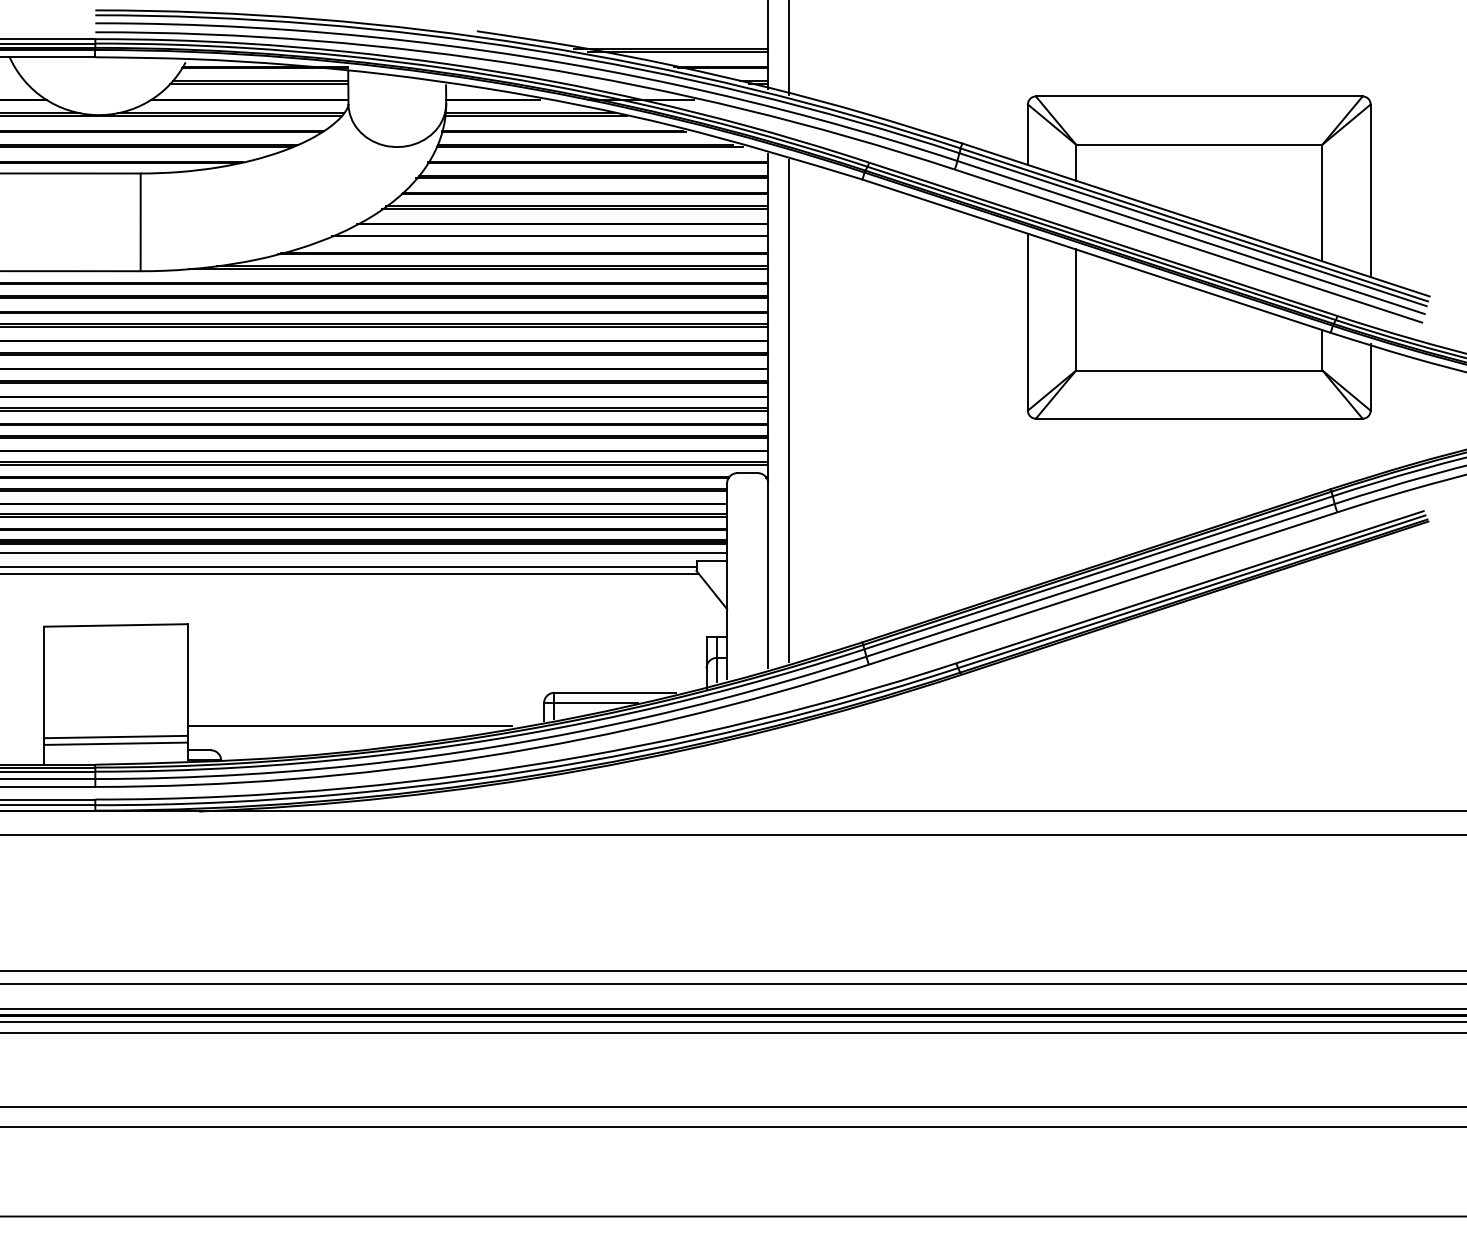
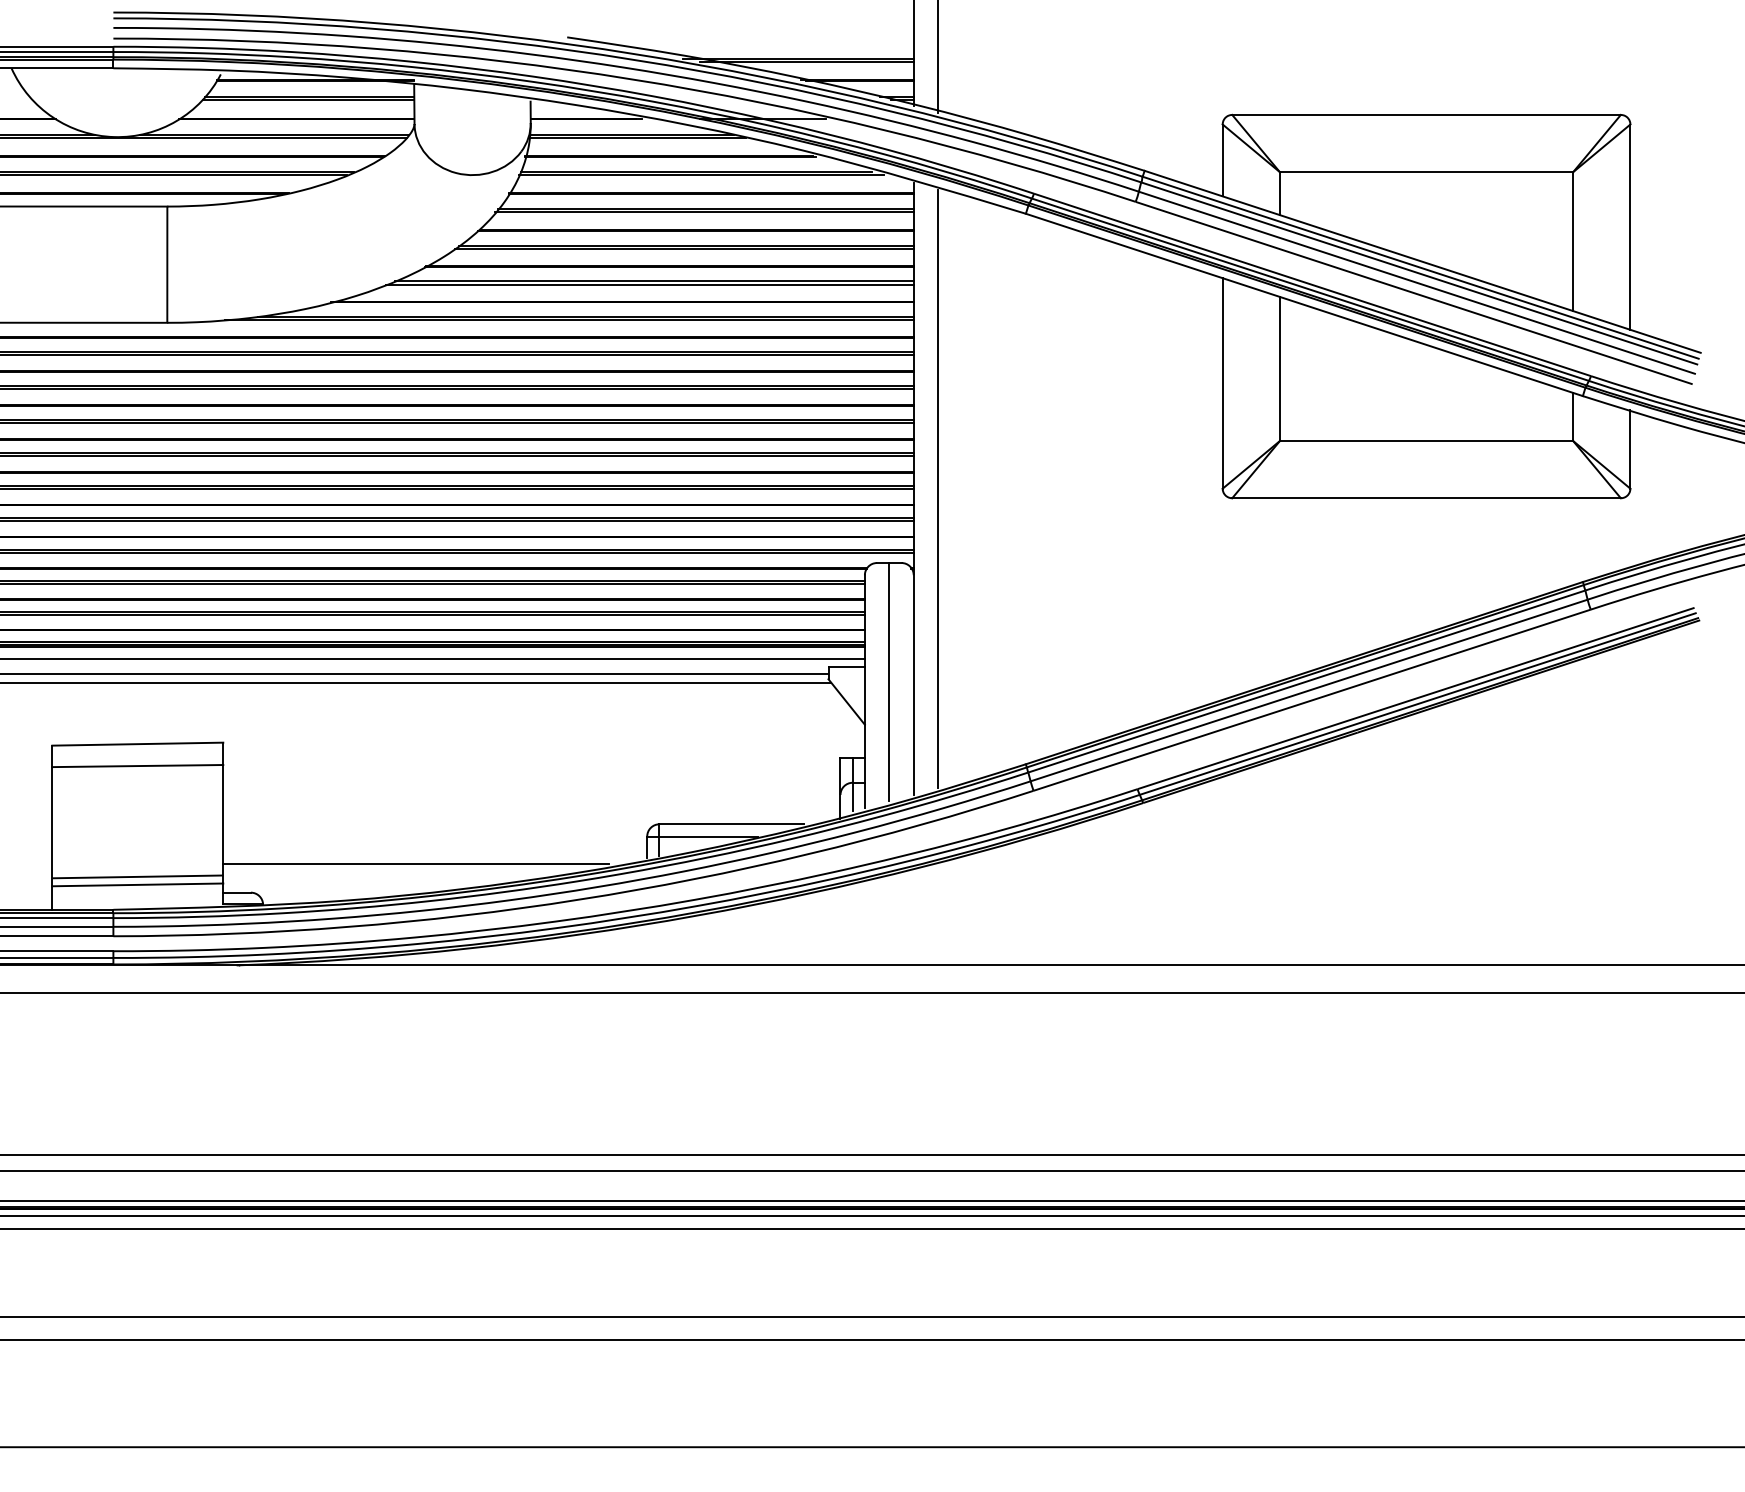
line: (546, 239) -> (649, 284), added
line: (747, 573) -> (889, 682), added
line: (115, 644) -> (137, 766), added

